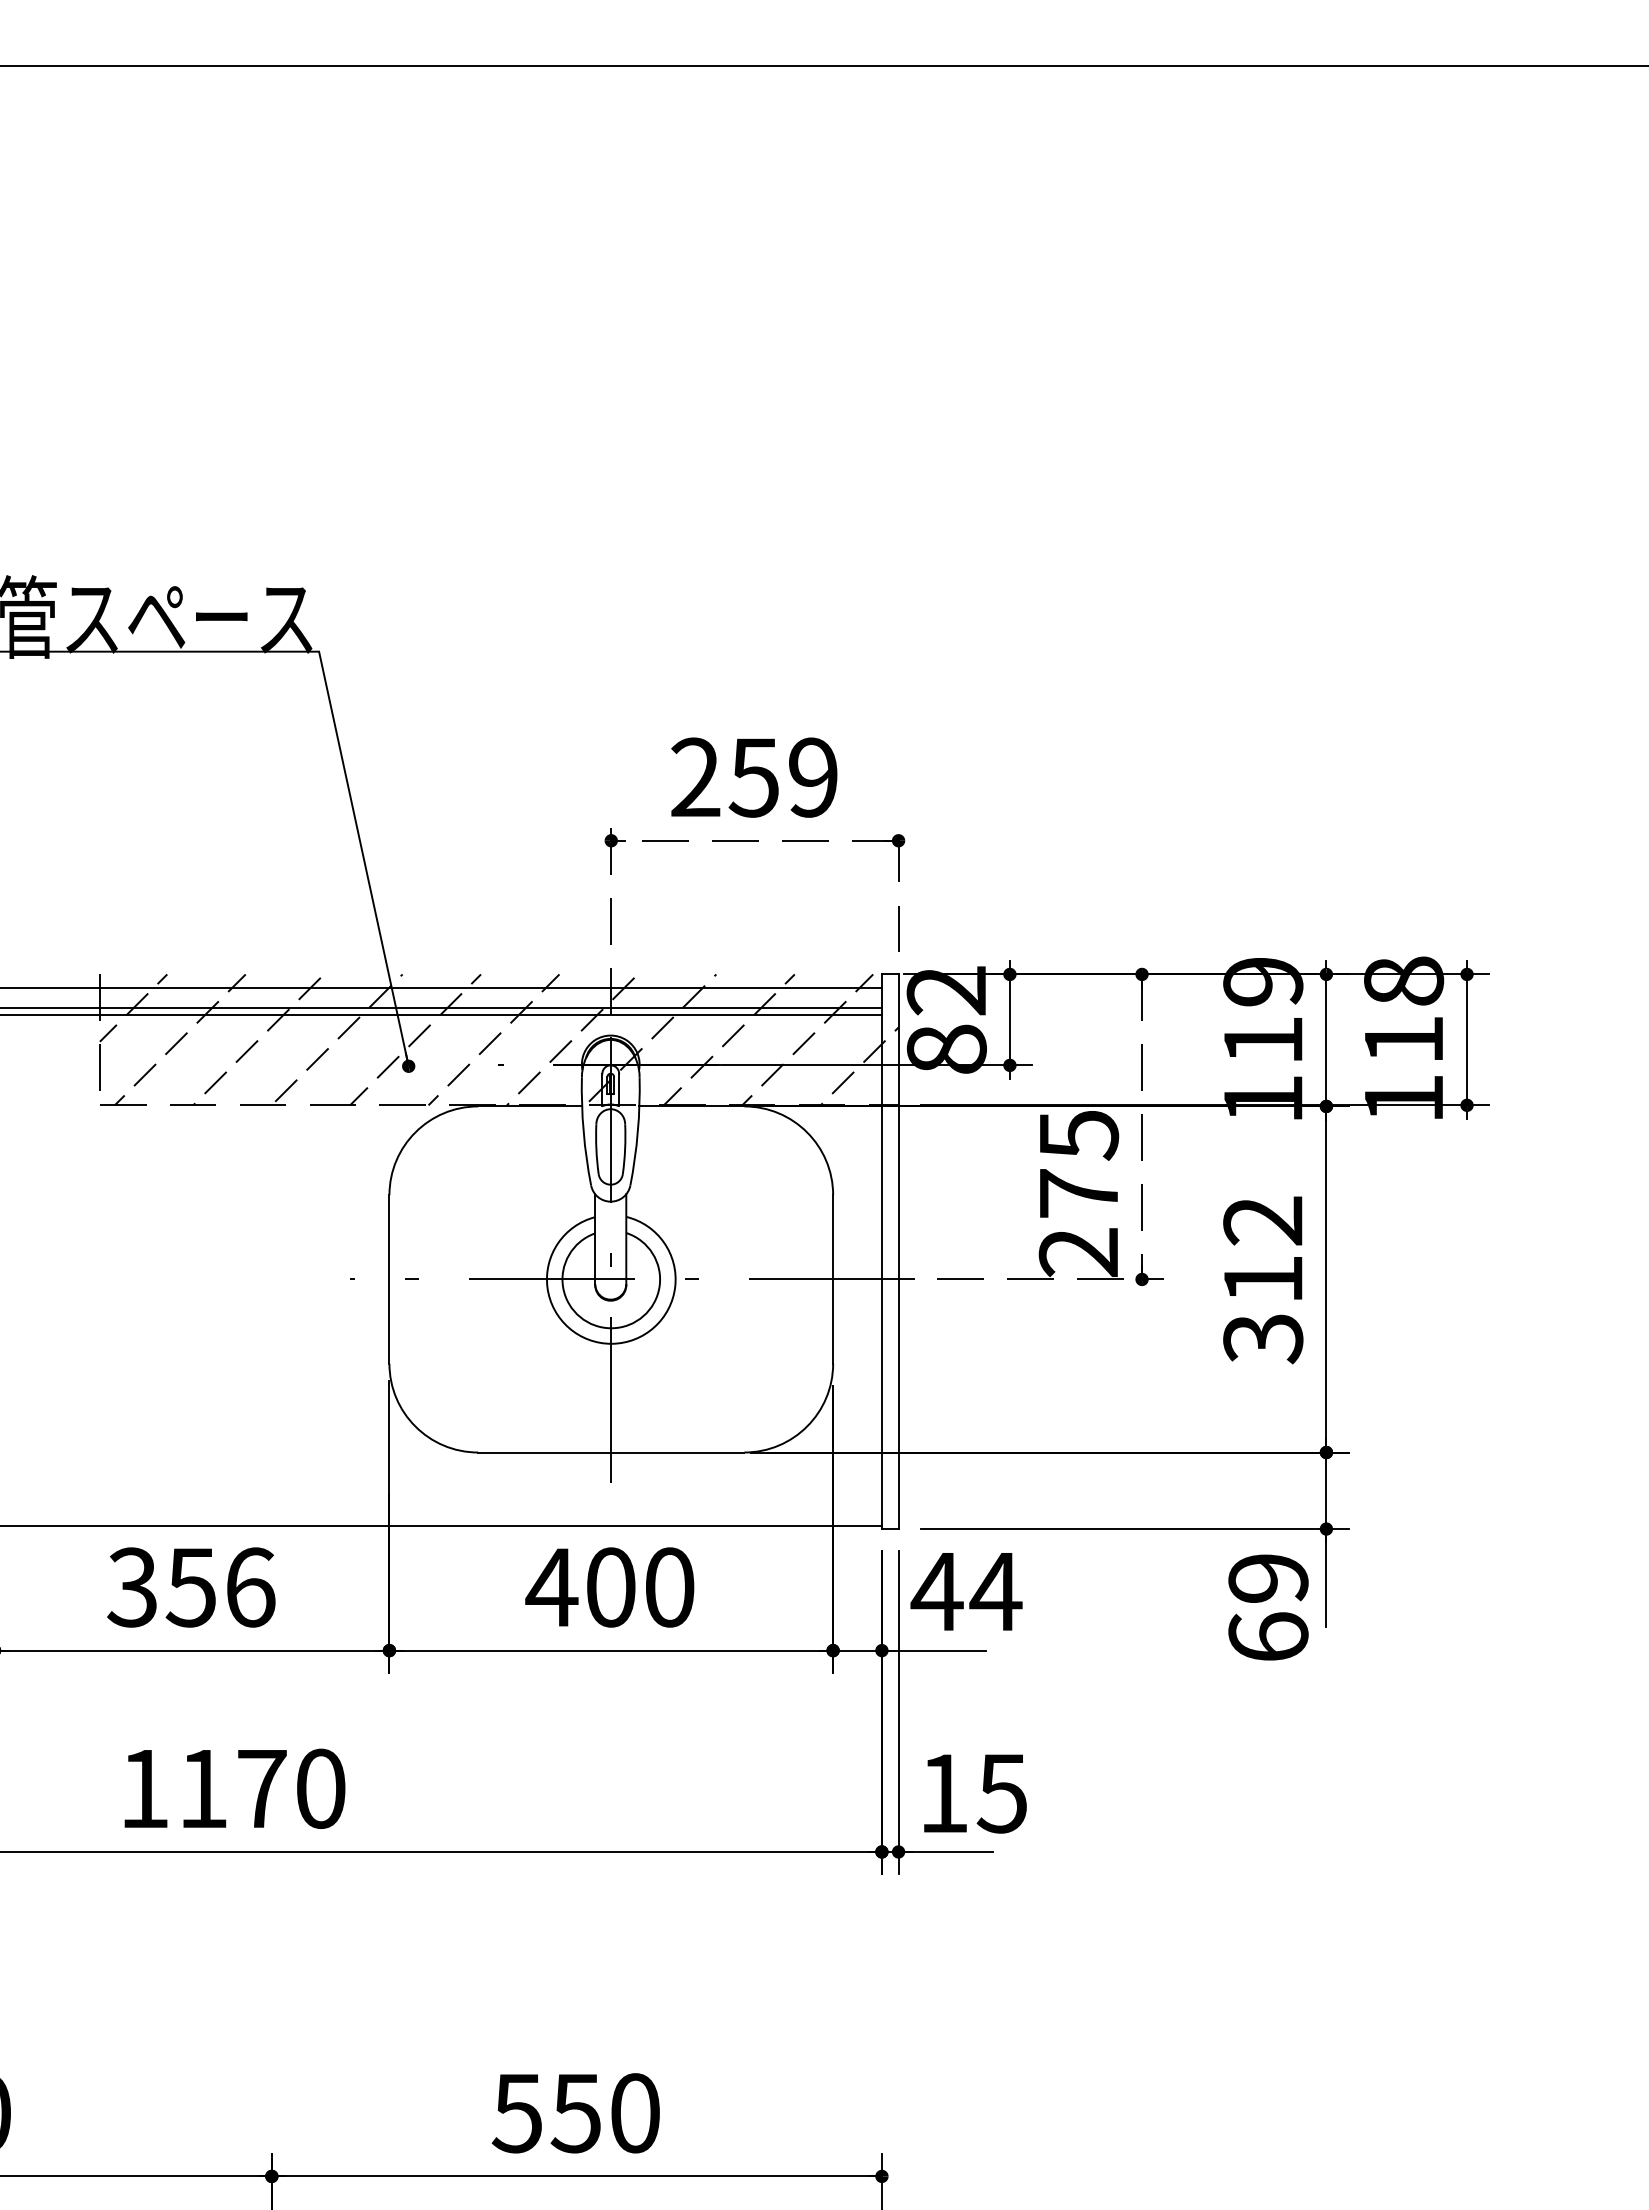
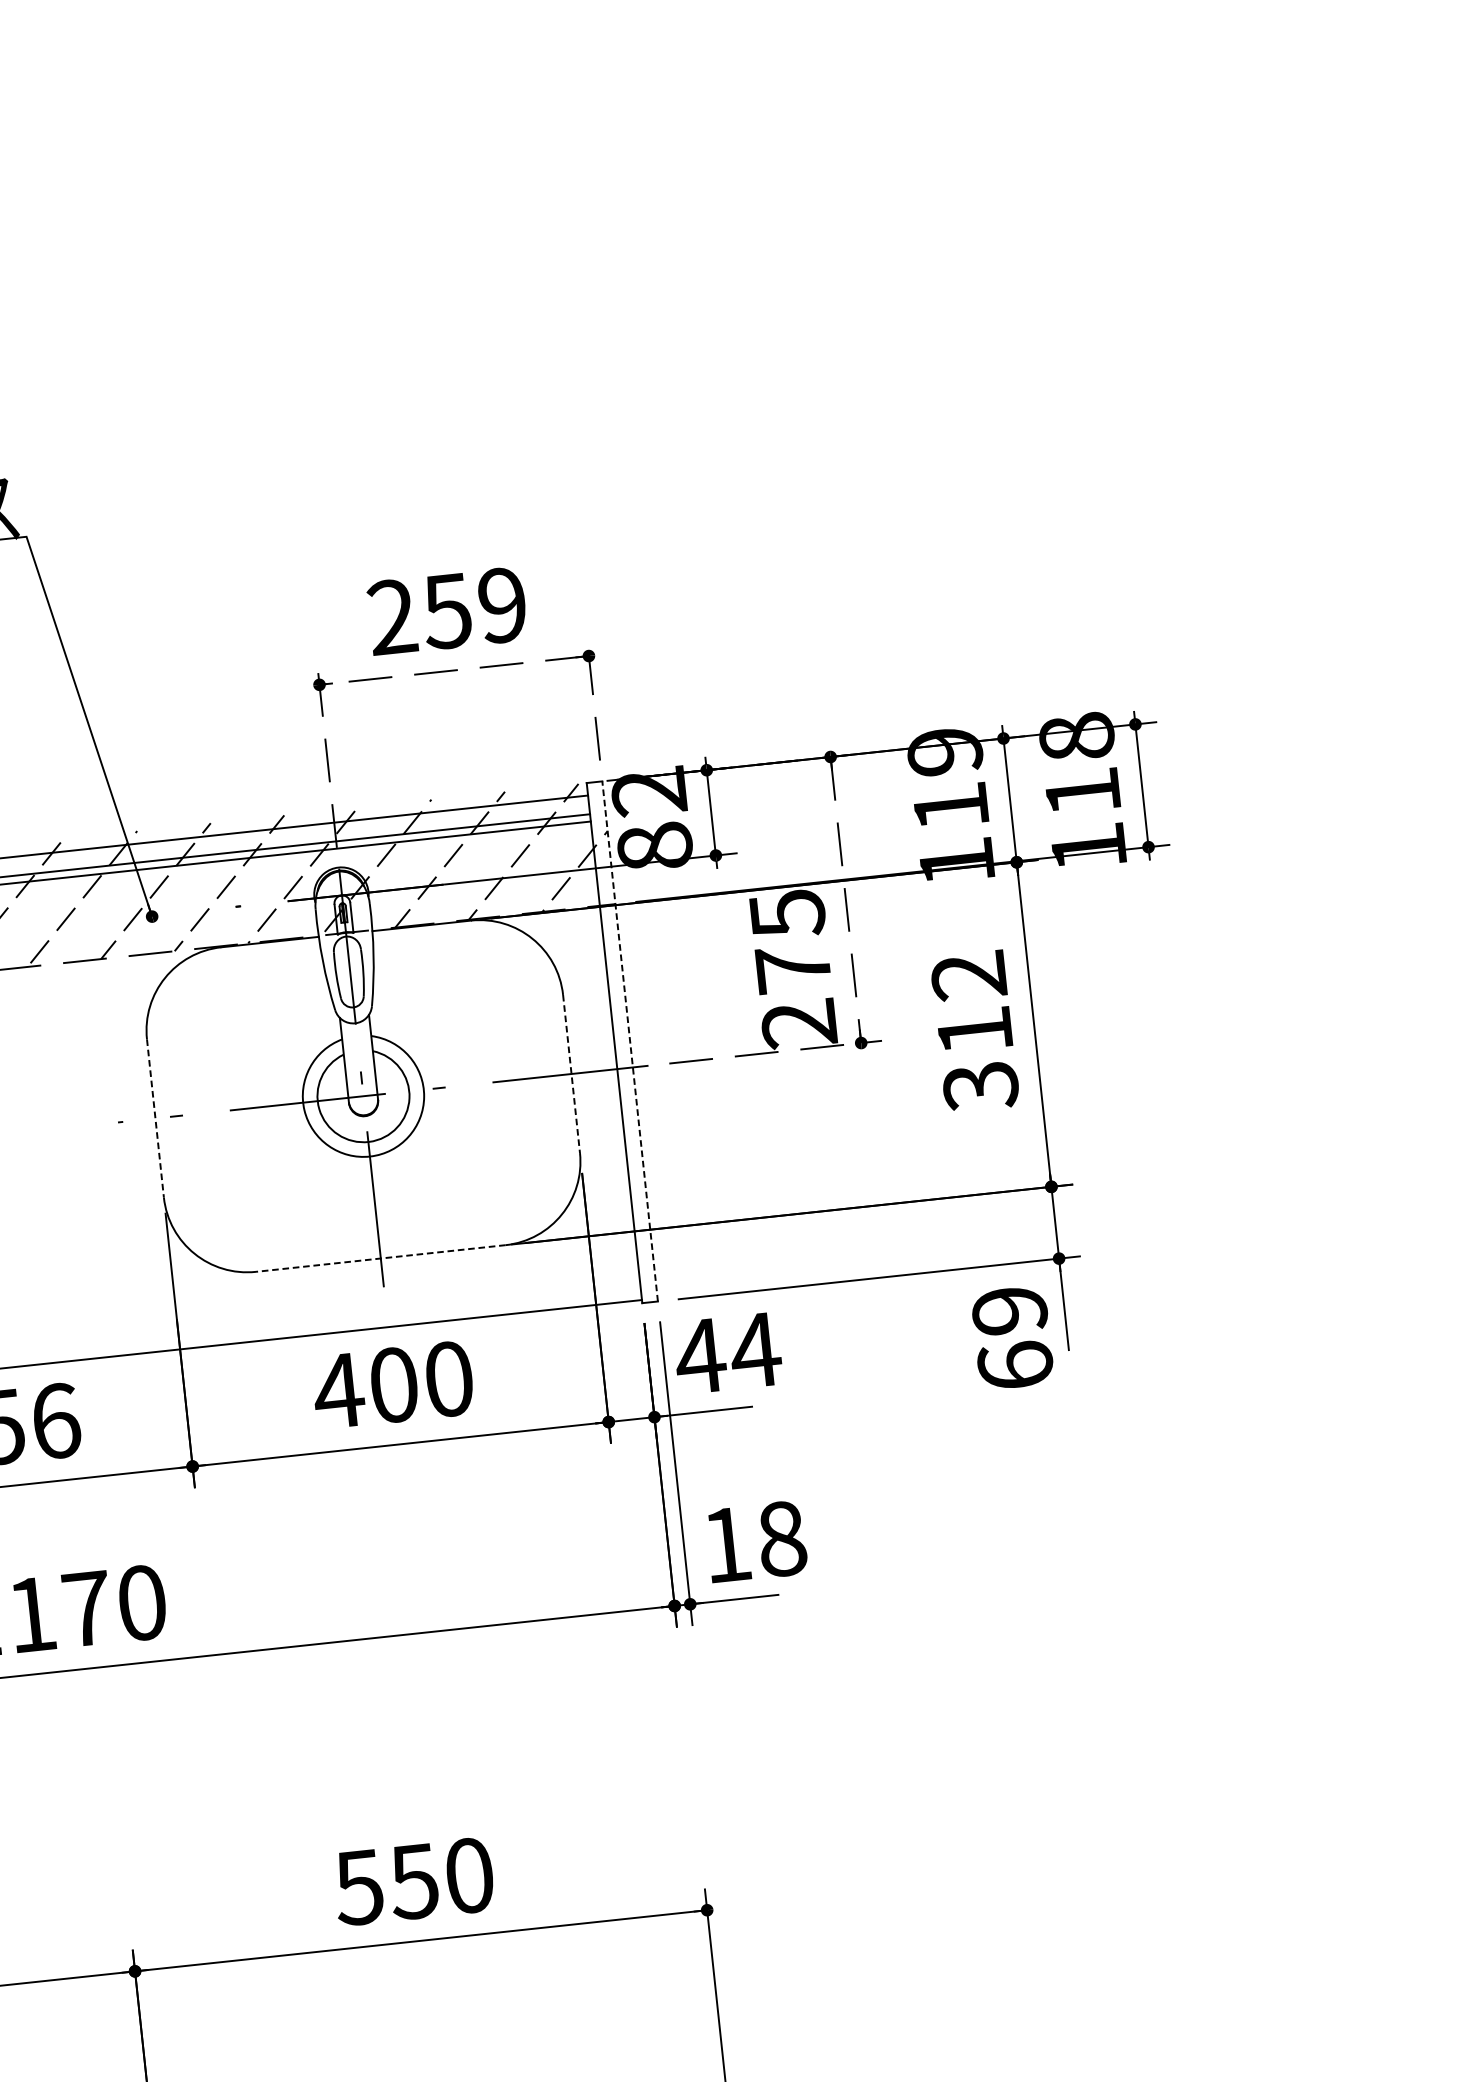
line: (898, 1251) -> (630, 1041), solid -> dashed
line: (389, 1279) -> (155, 1118), solid -> dashed
line: (833, 1279) -> (571, 1073), solid -> dashed
line: (610, 1452) -> (380, 1258), solid -> dashed
text: (1001, 1793) -> (780, 1539), 15 -> 18

